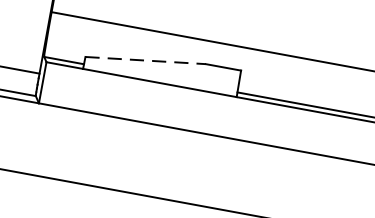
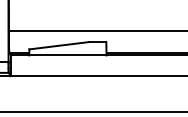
line: (144, 59) -> (58, 45), dashed -> solid

